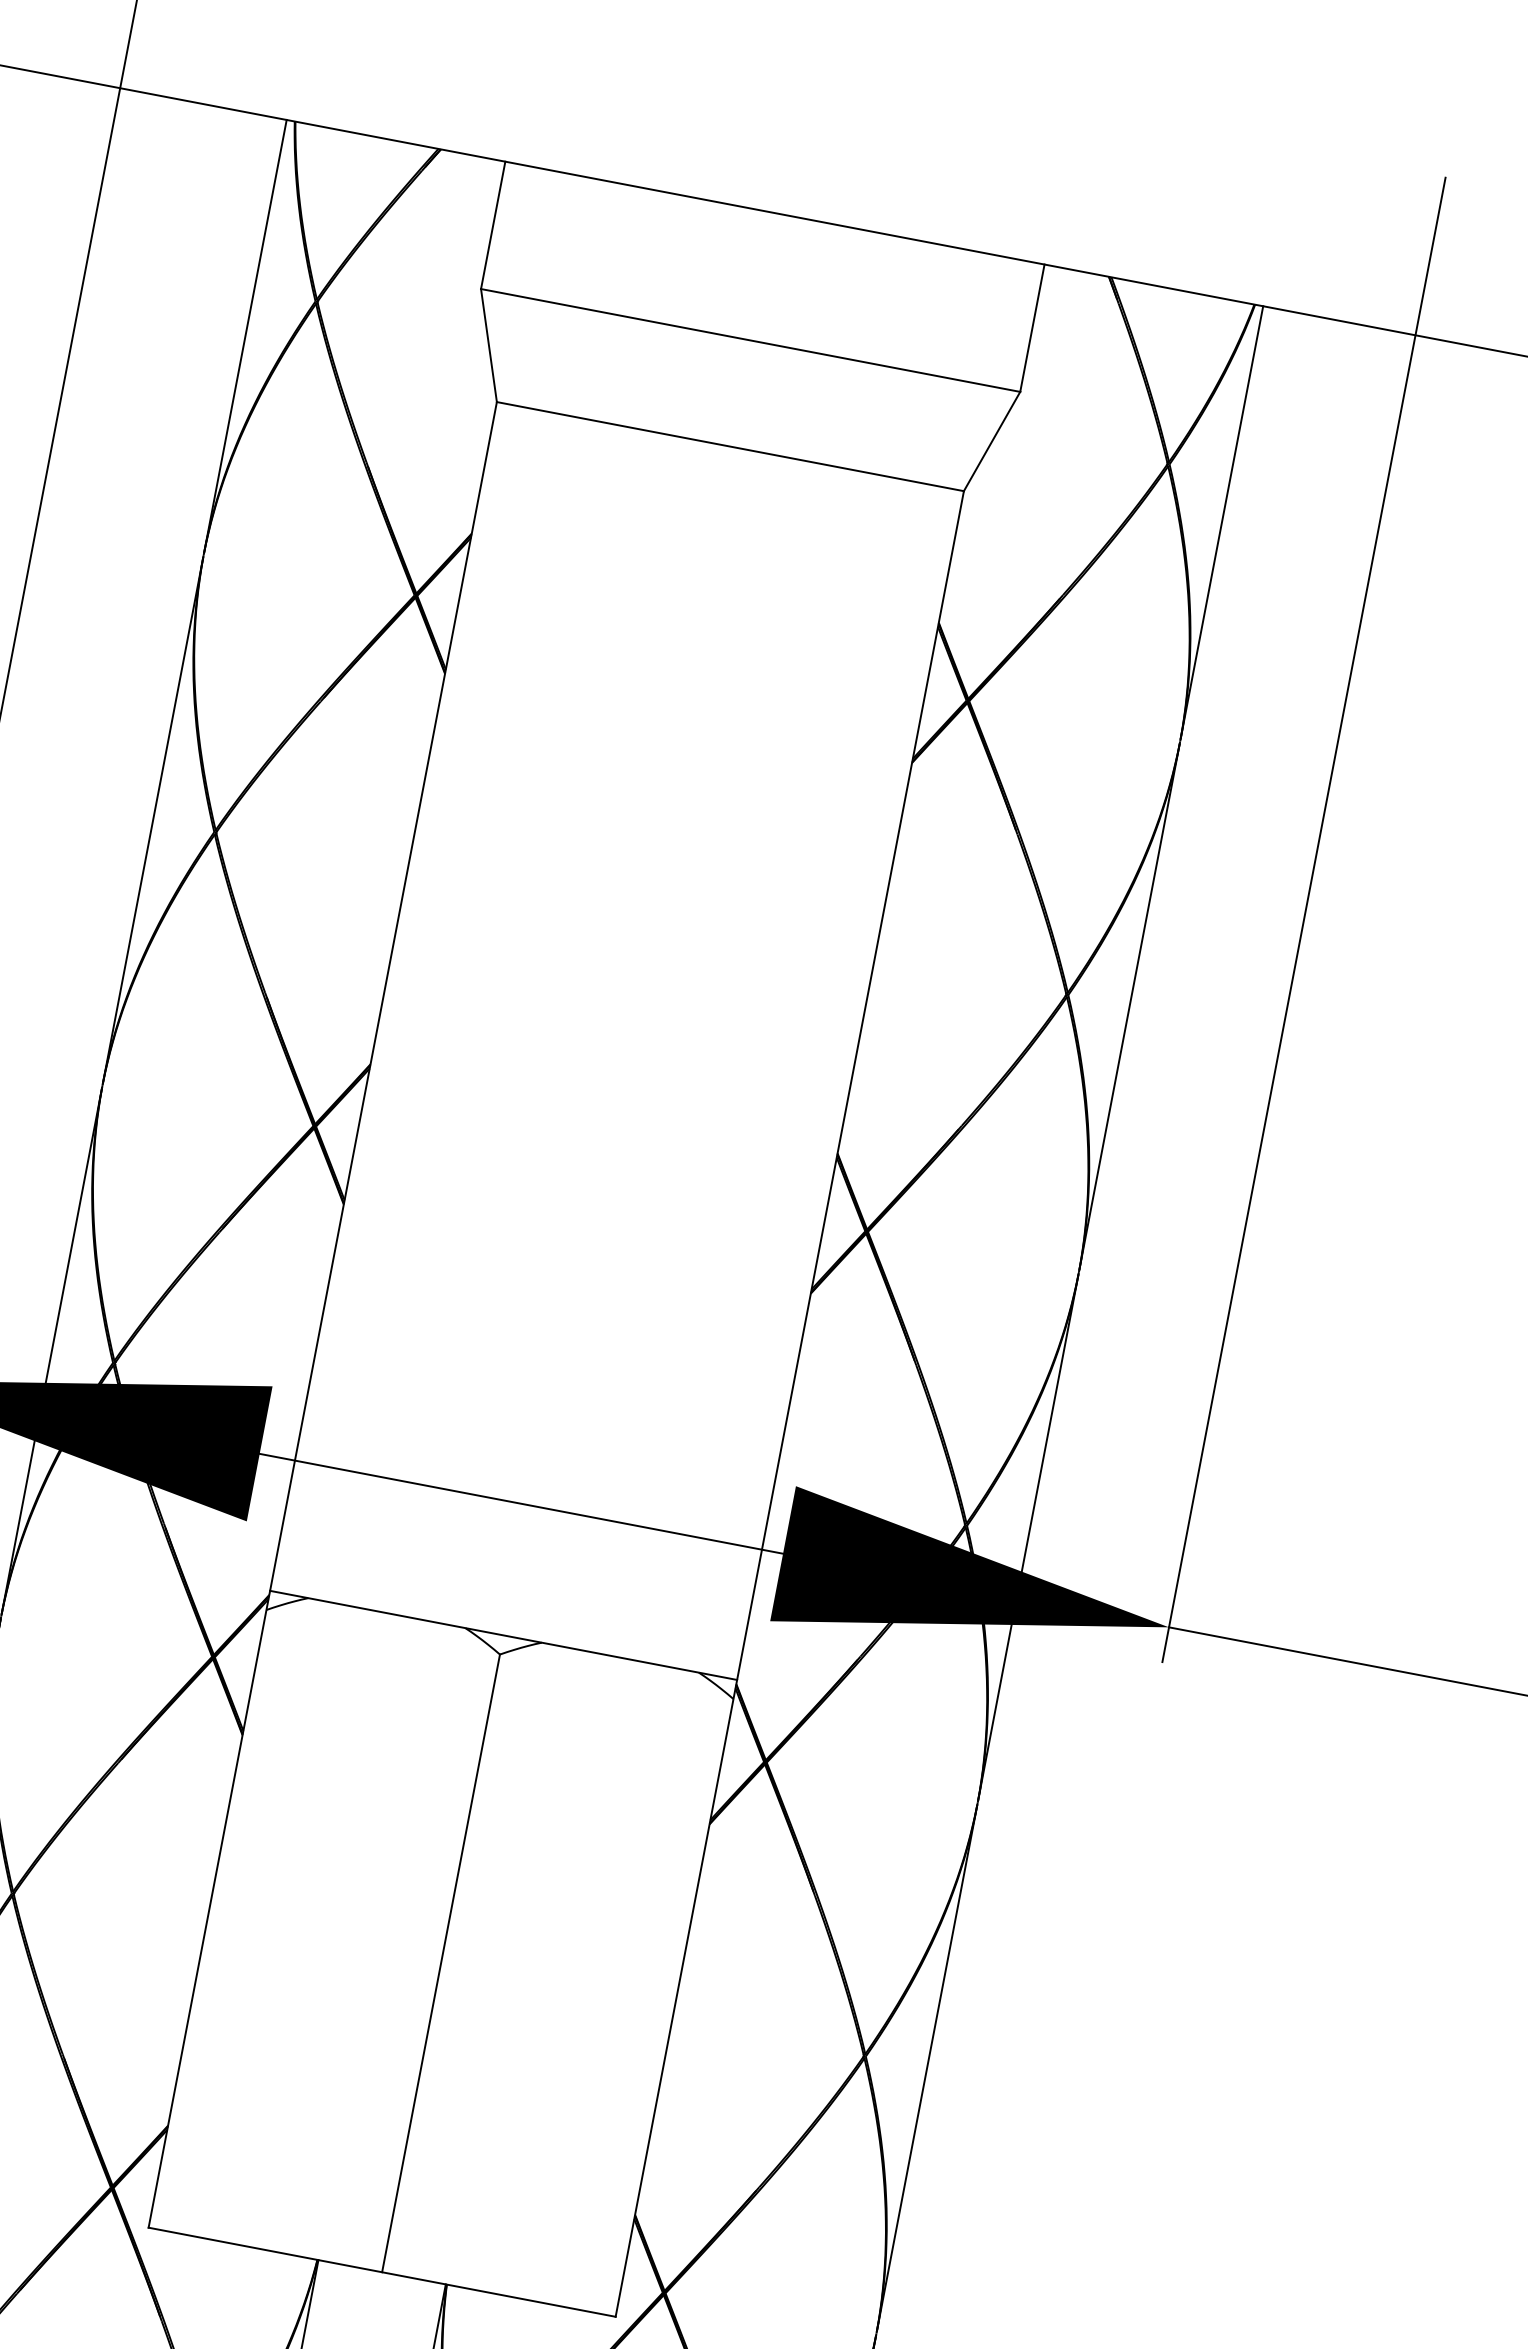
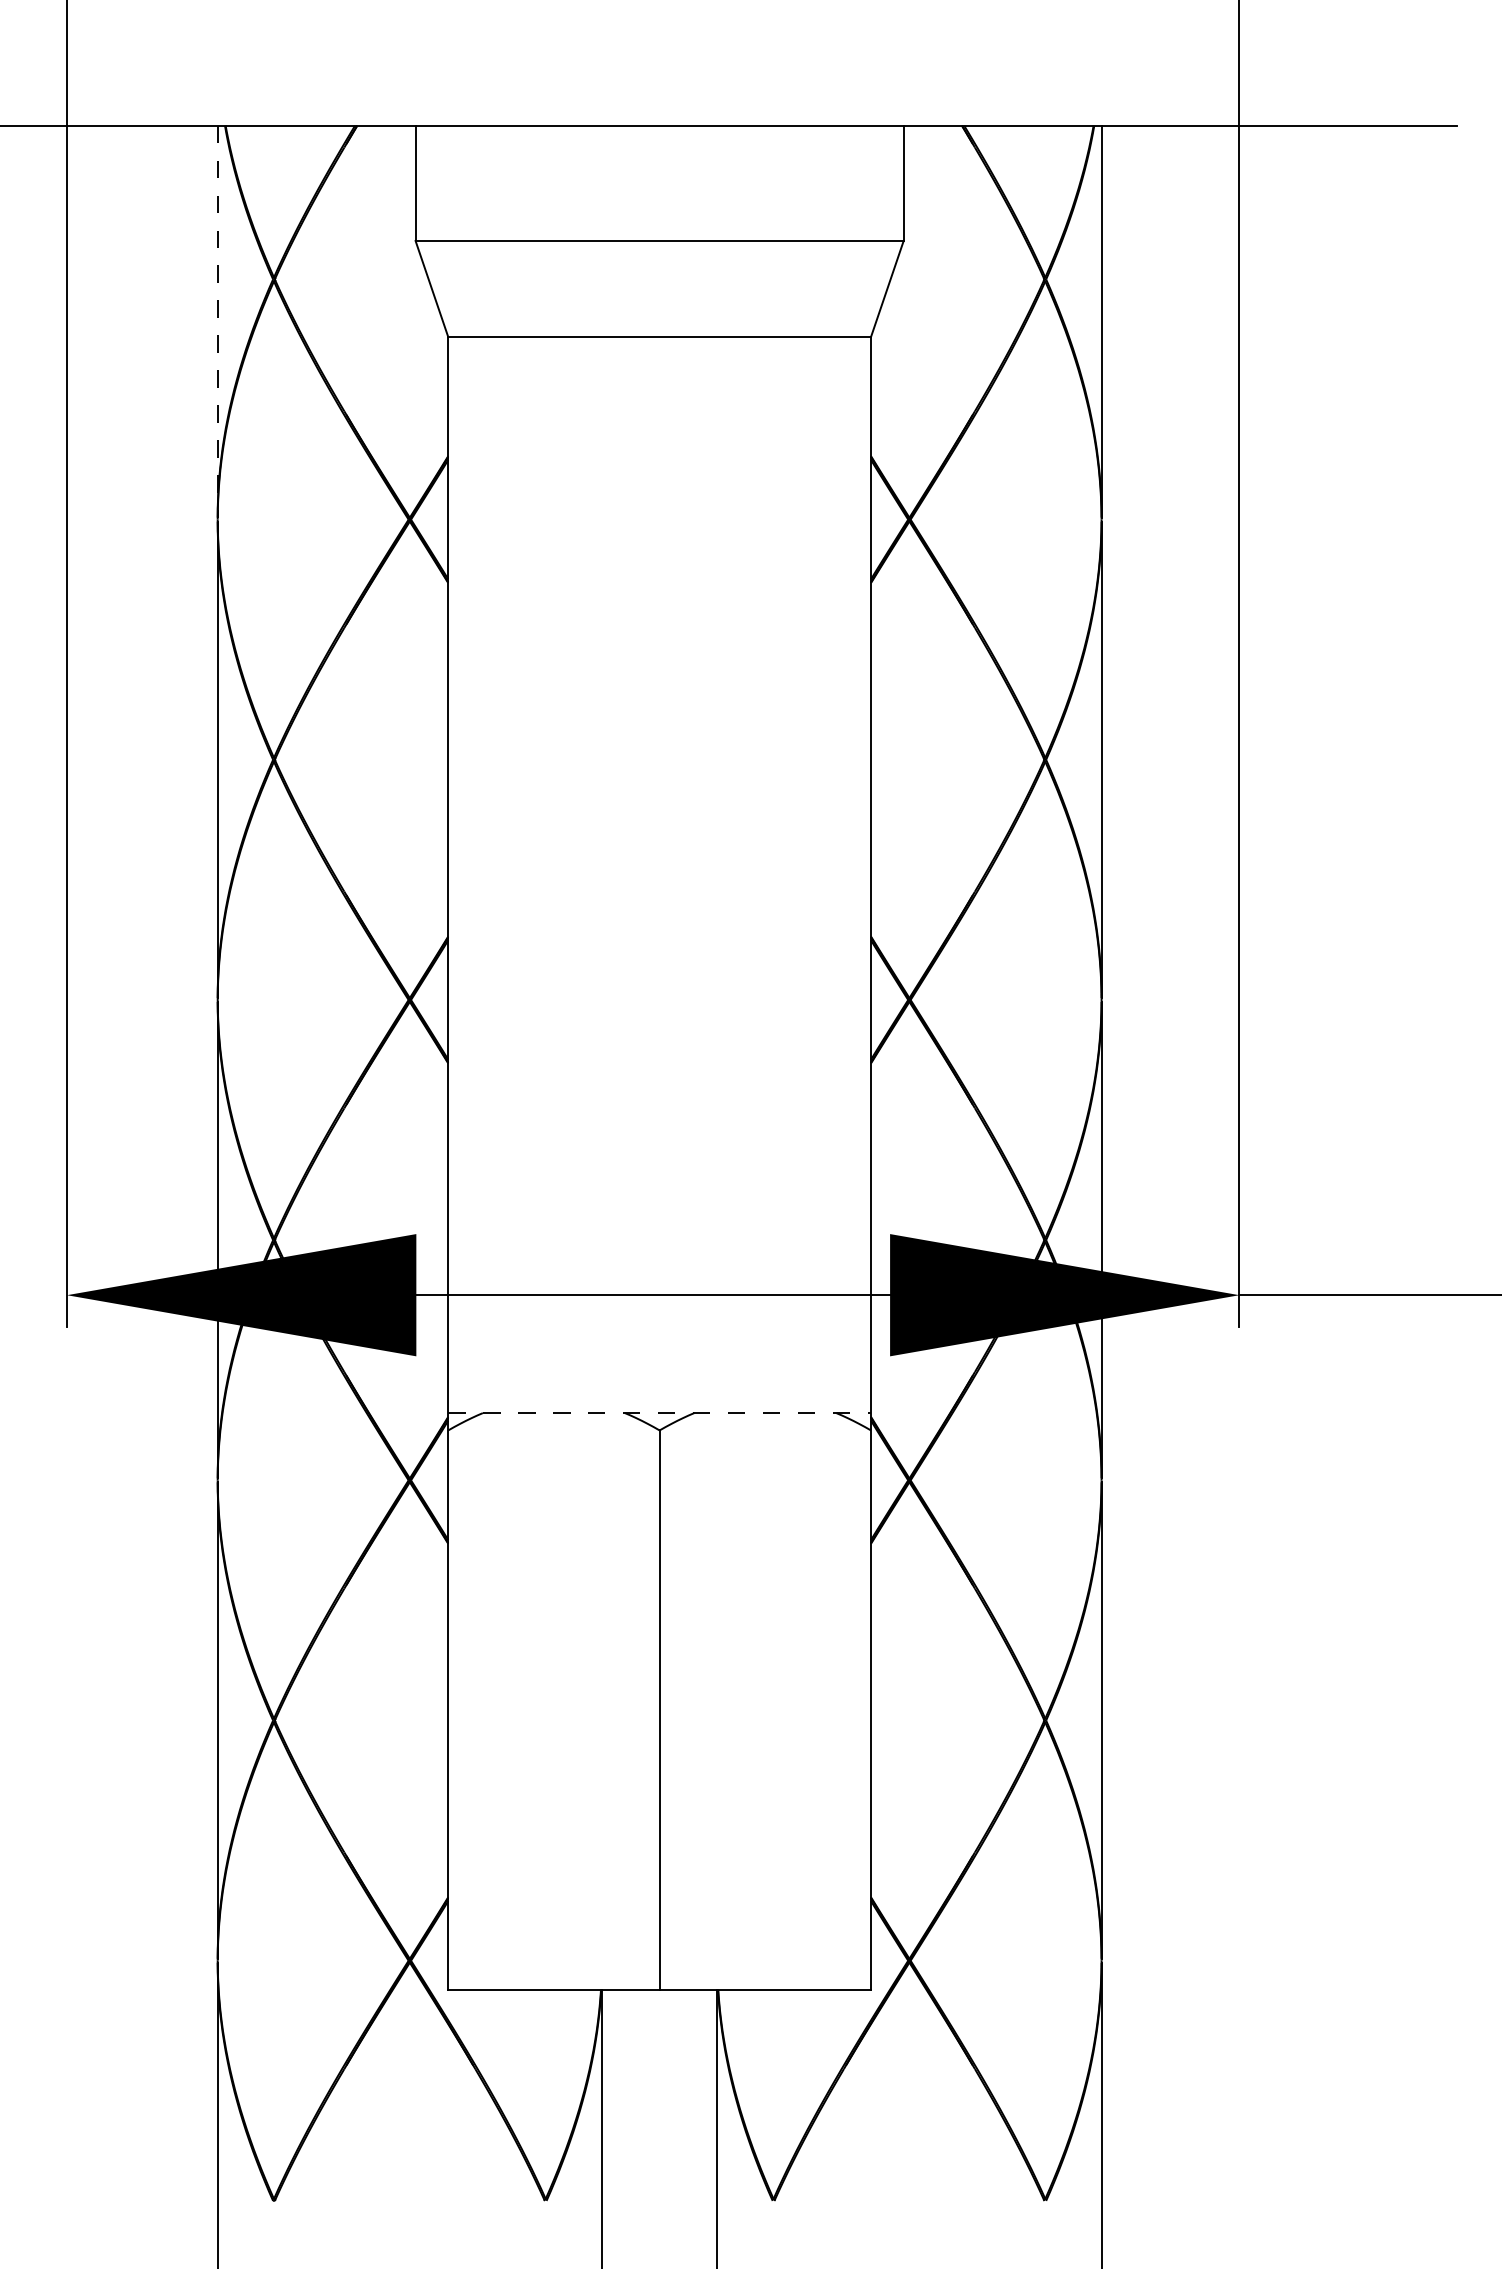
line: (245, 336) -> (217, 321), solid -> dashed
line: (504, 1636) -> (660, 1413), solid -> dashed

